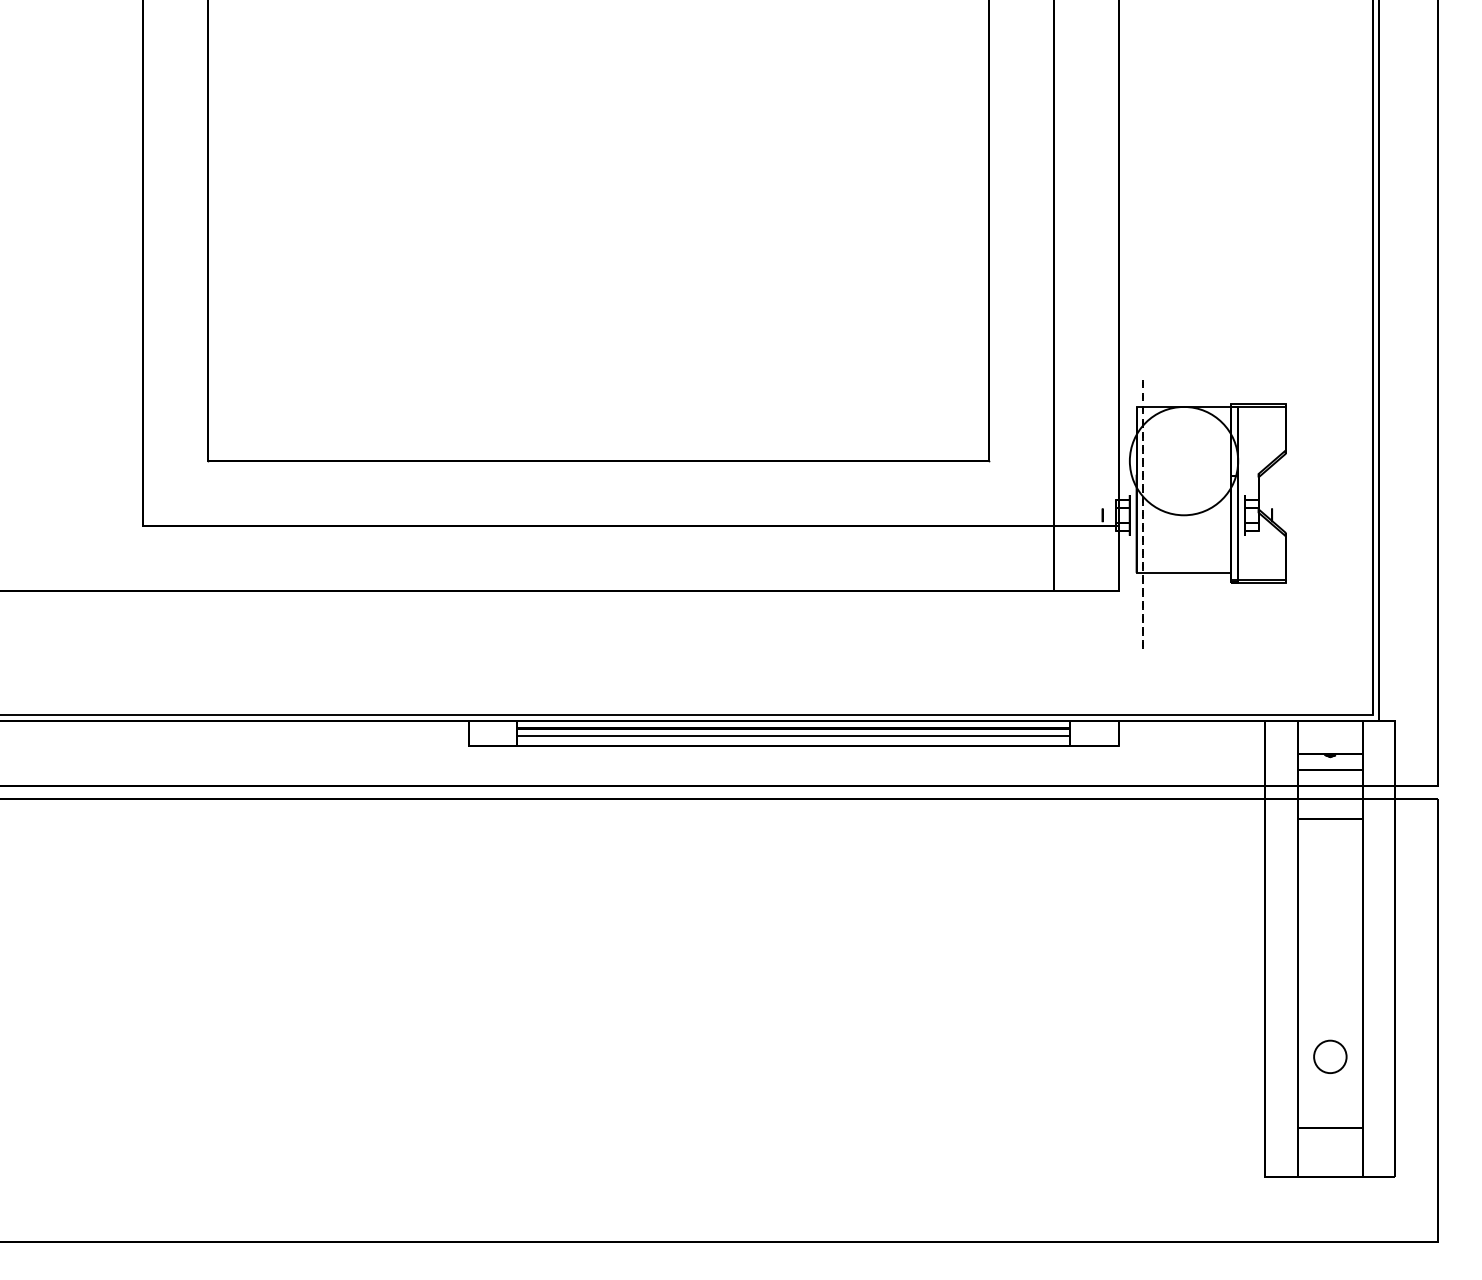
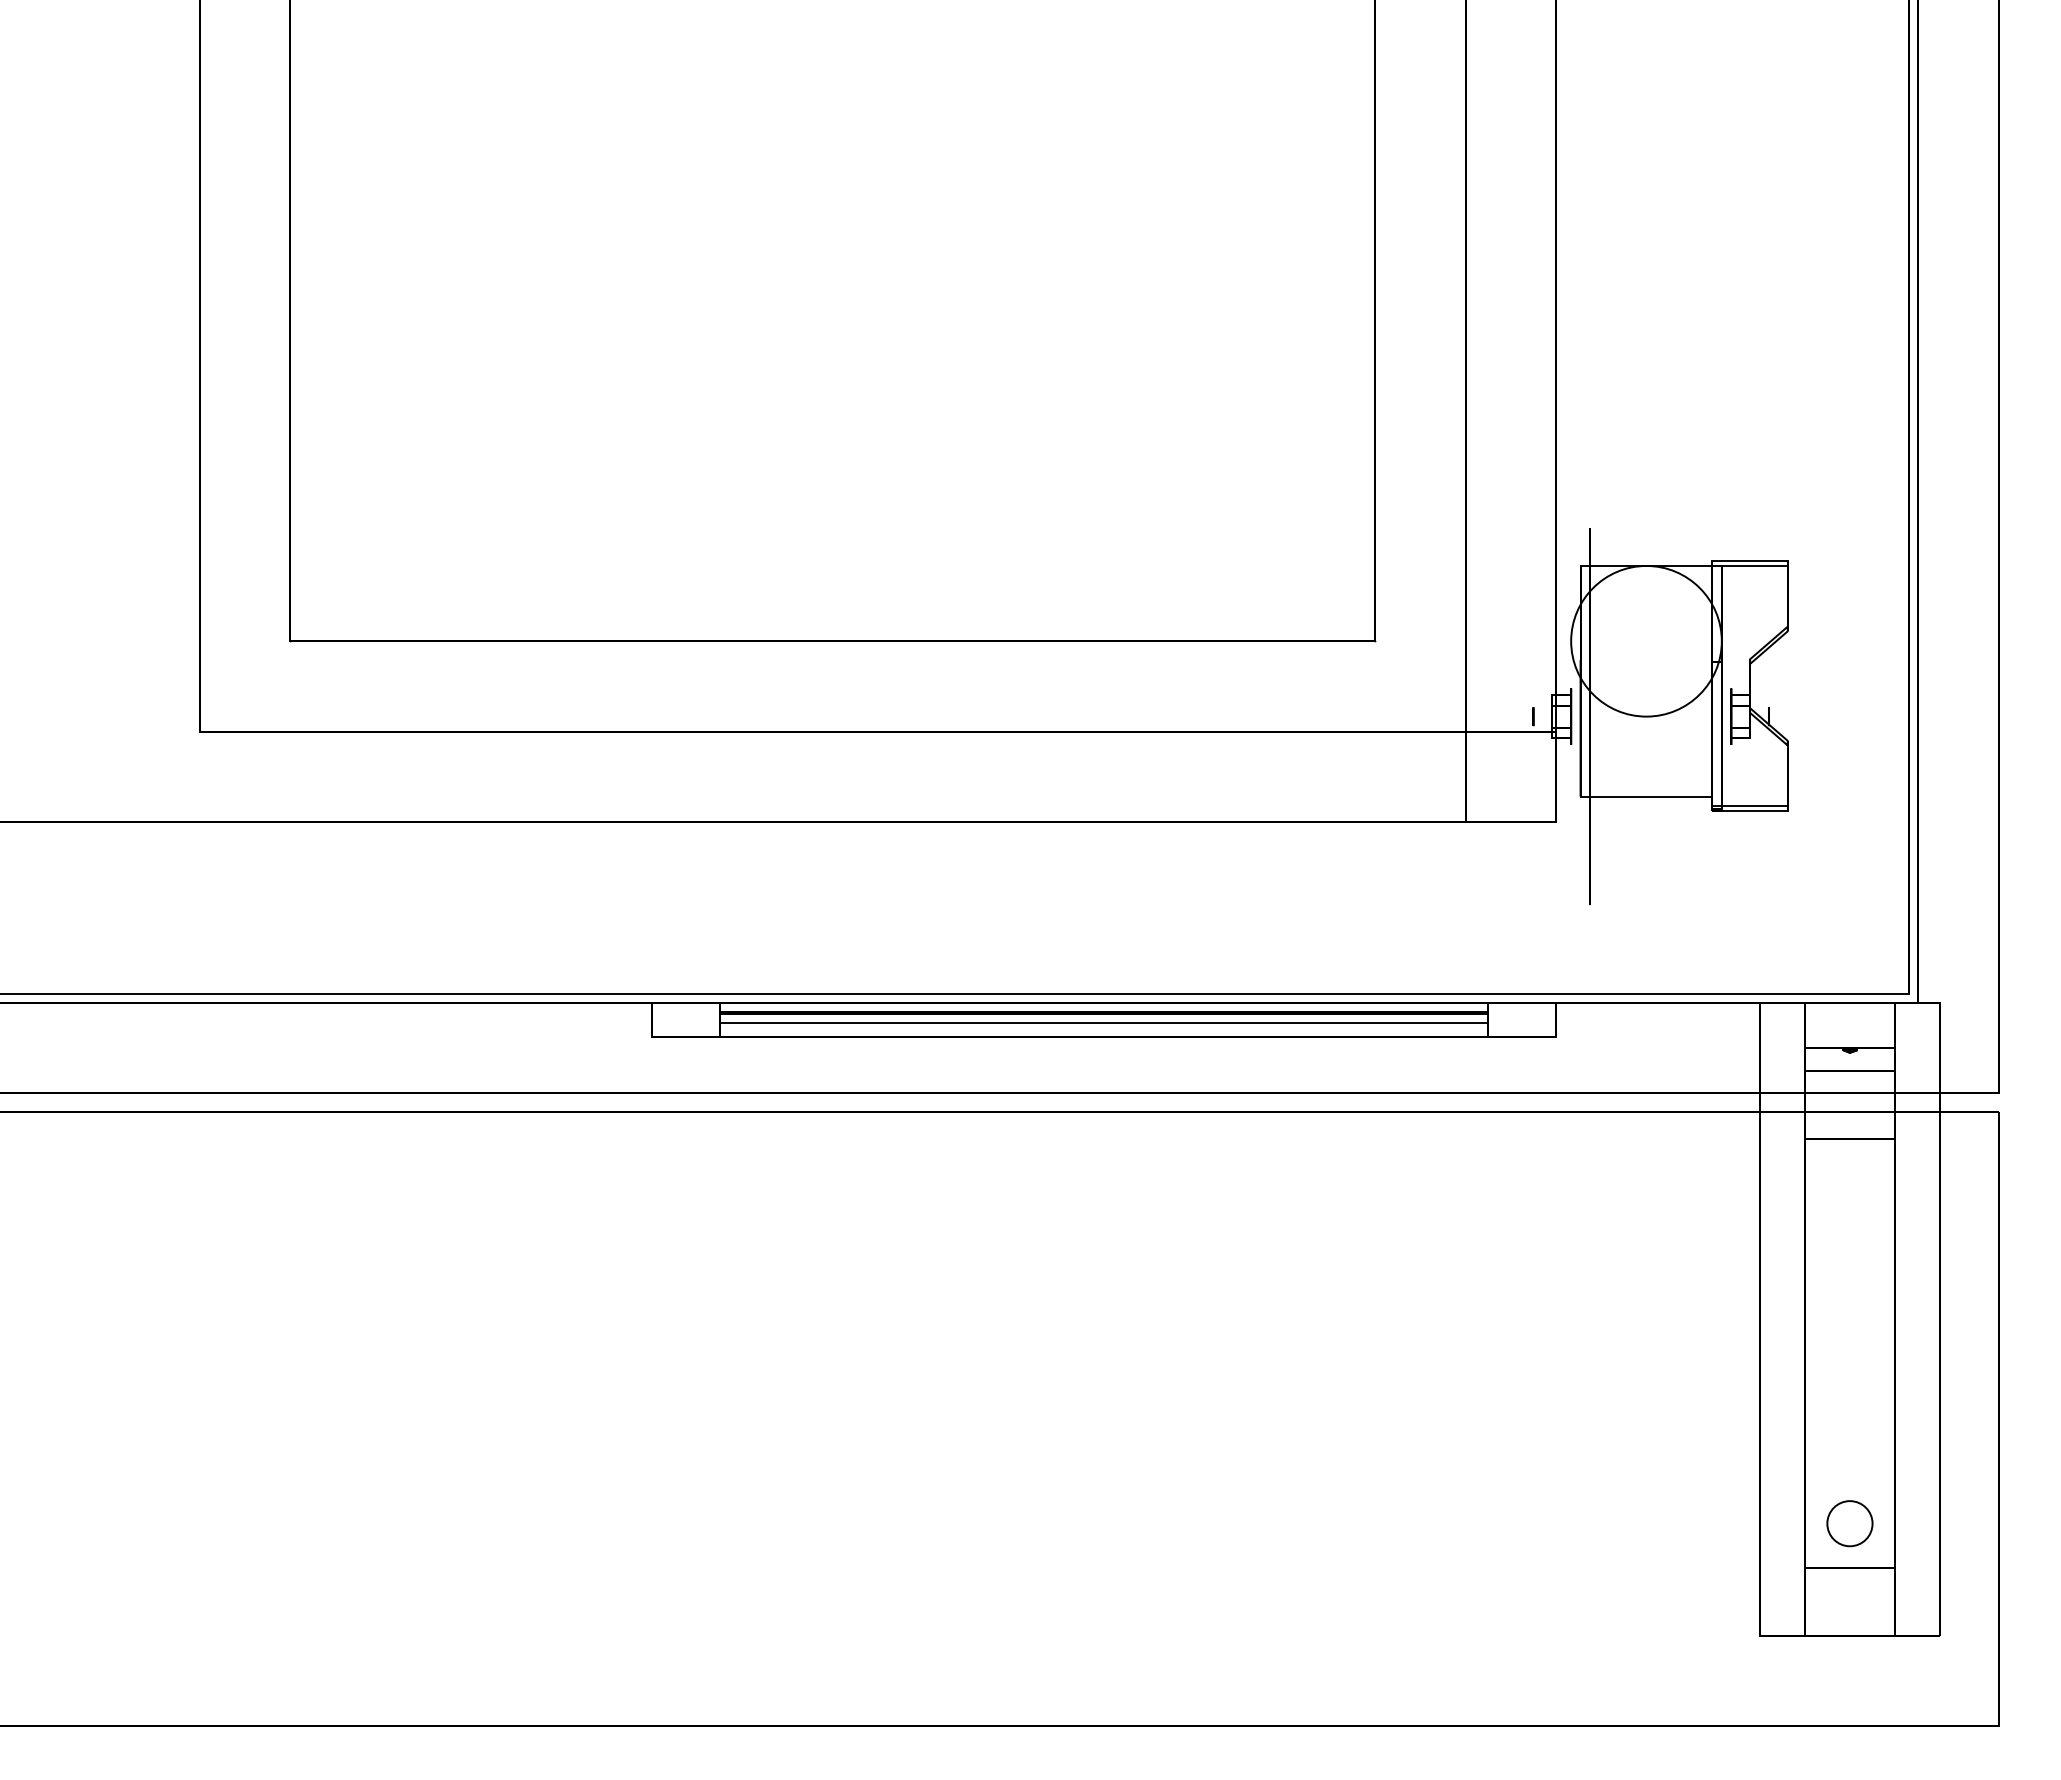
circle: (1143, 515) -> (1589, 716), dashed -> solid
circle: (1330, 1056) -> (1849, 1523), moved

